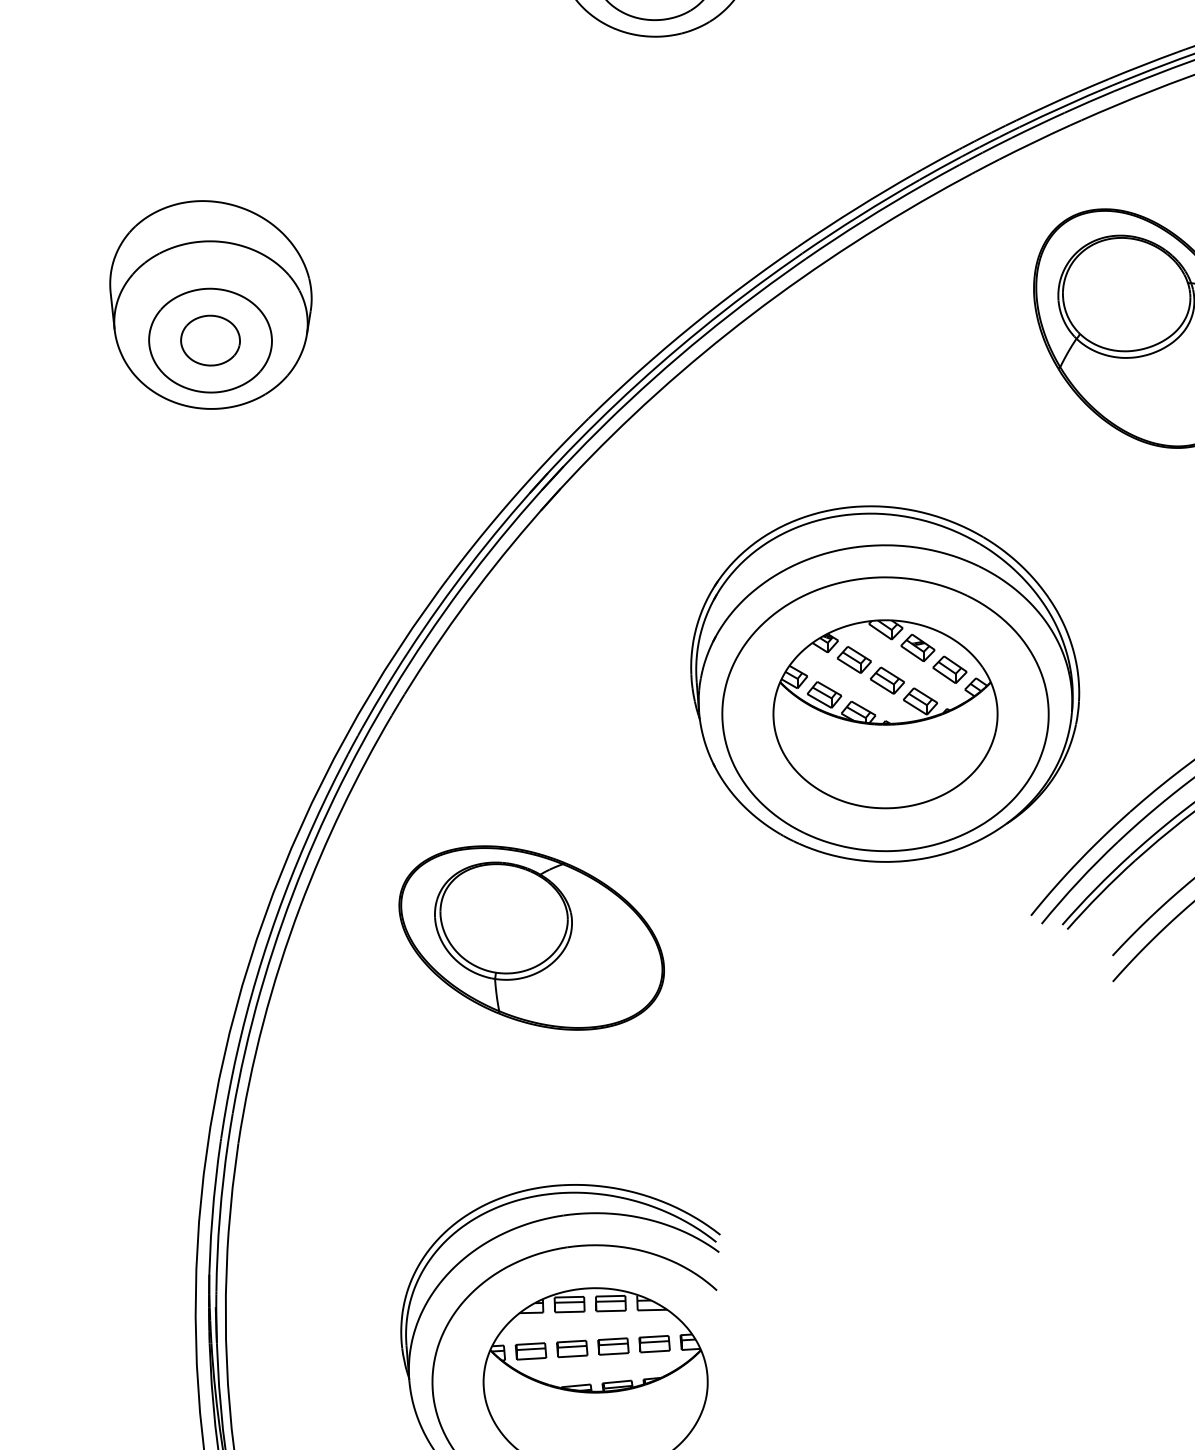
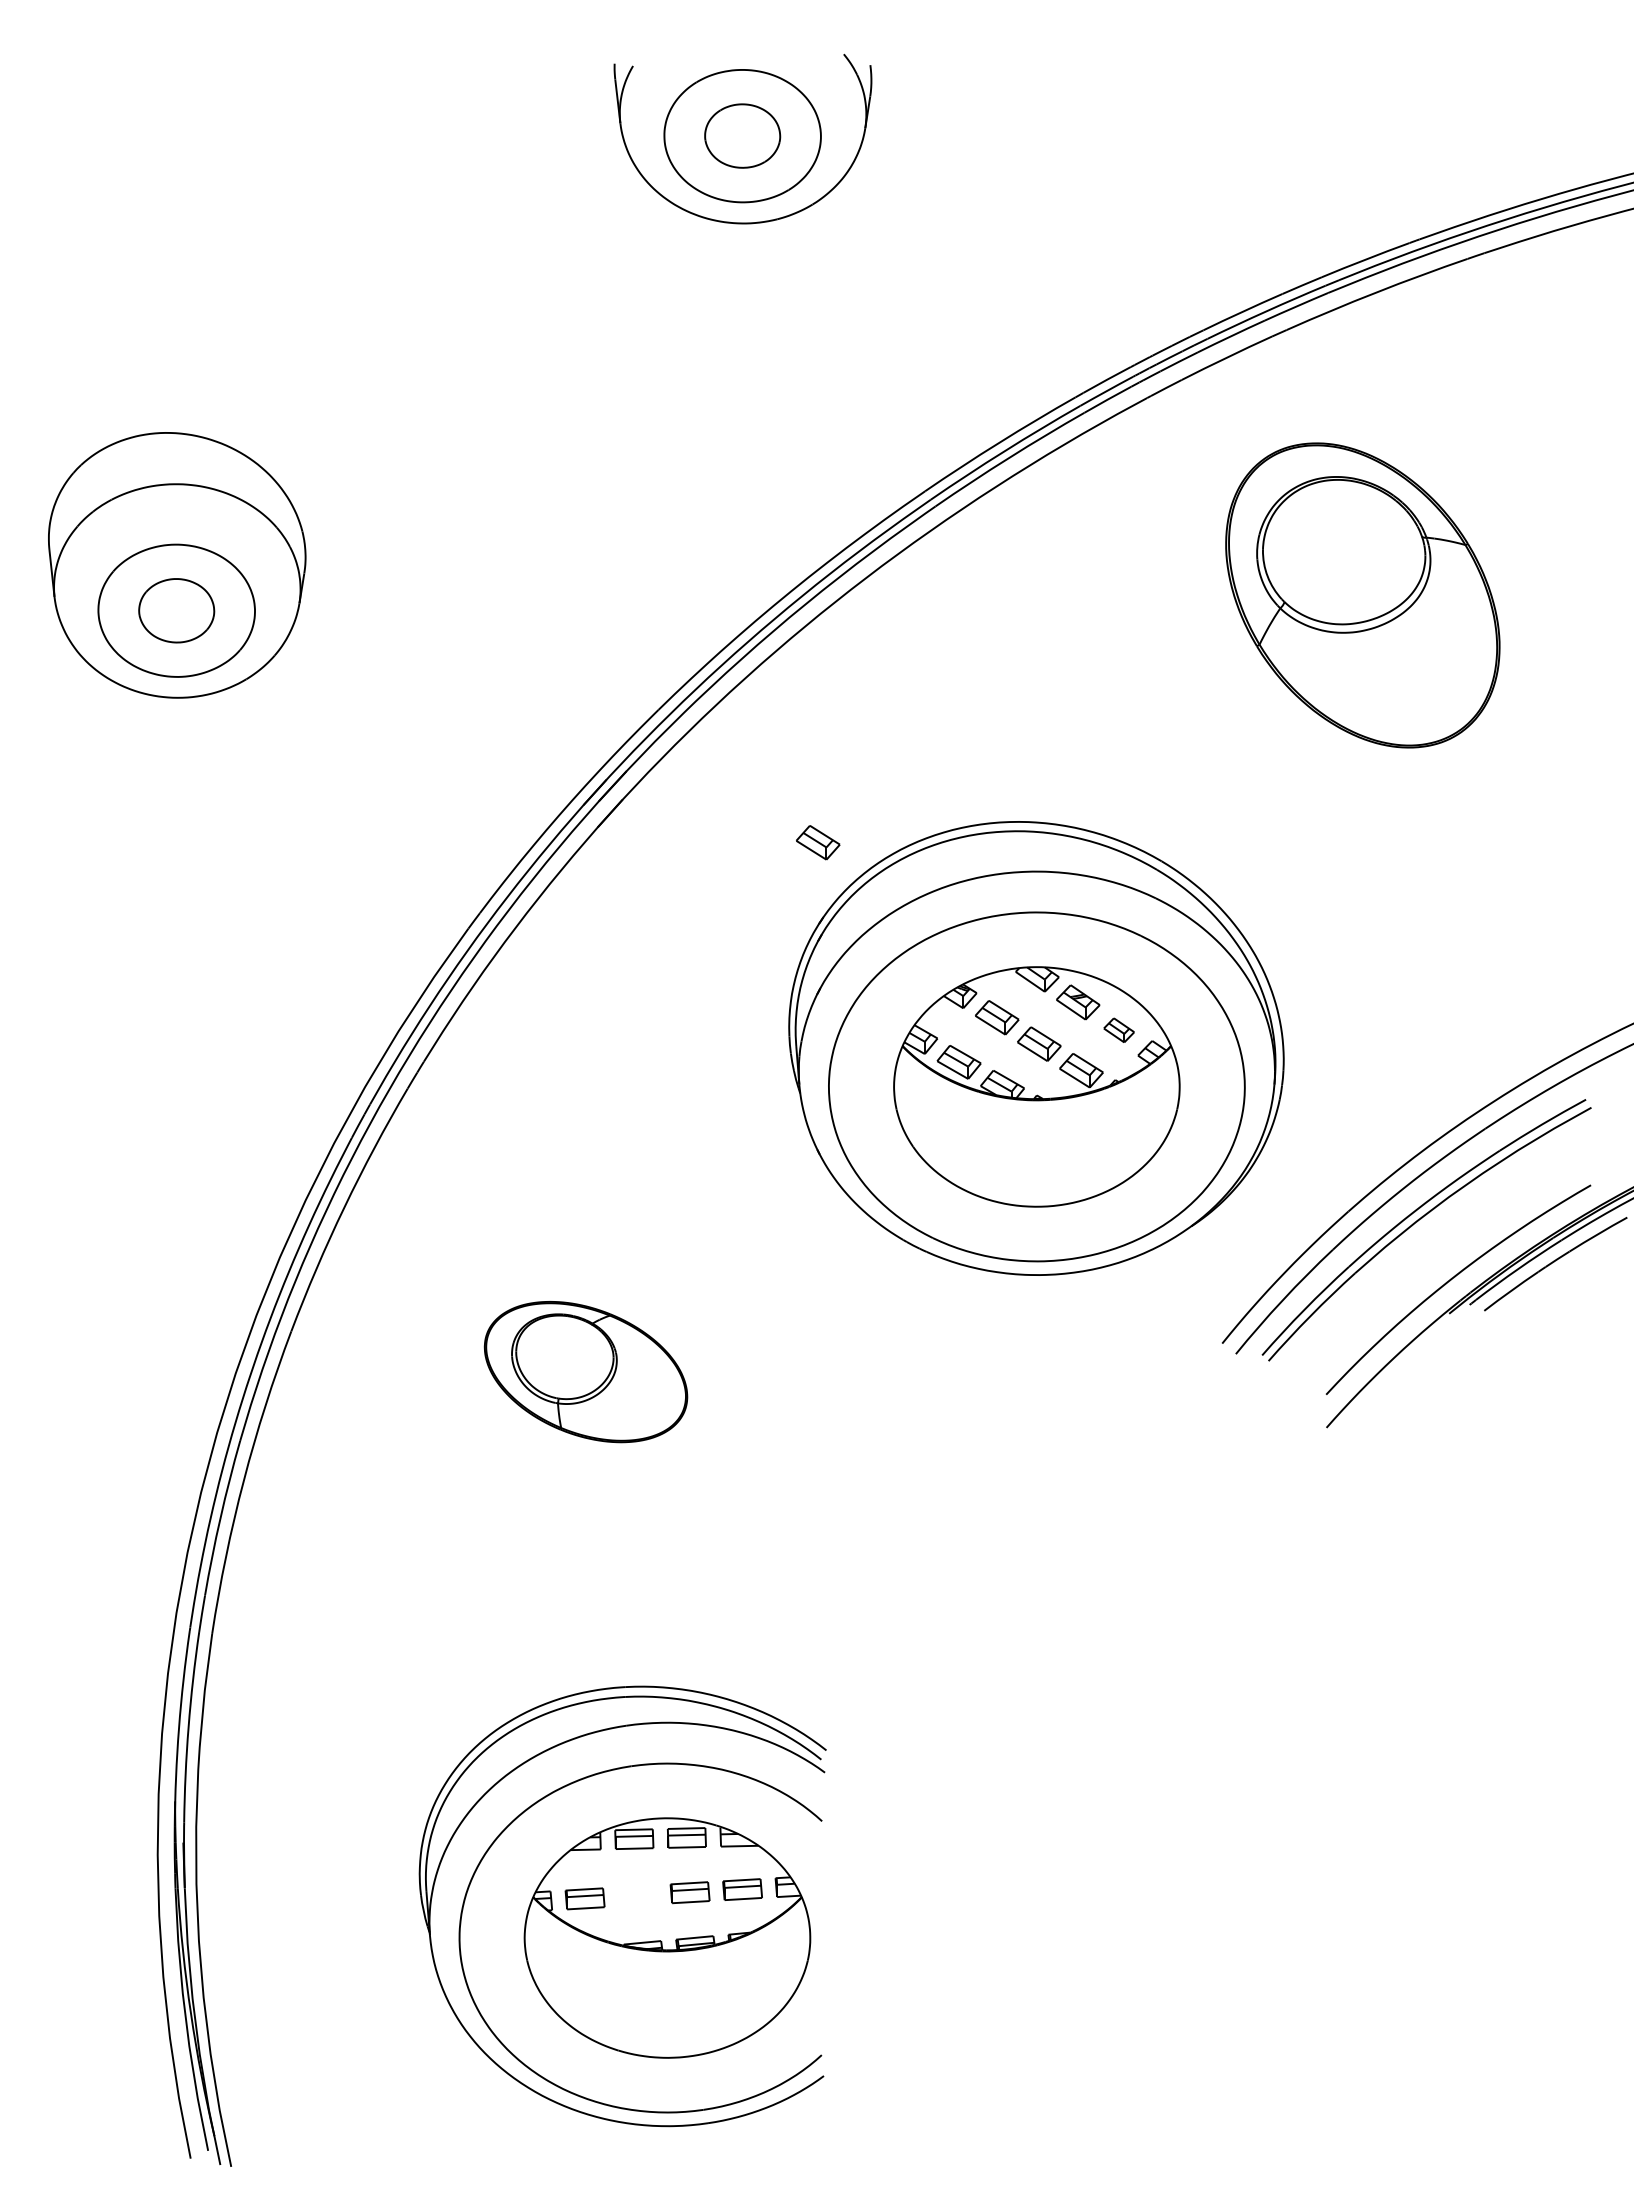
part: (714, 522) -> (818, 842), added
part: (950, 670) -> (1119, 1030), size x0.7
part: (531, 937) -> (585, 1371), size x0.6
part: (572, 1348) -> (637, 1895), removed

